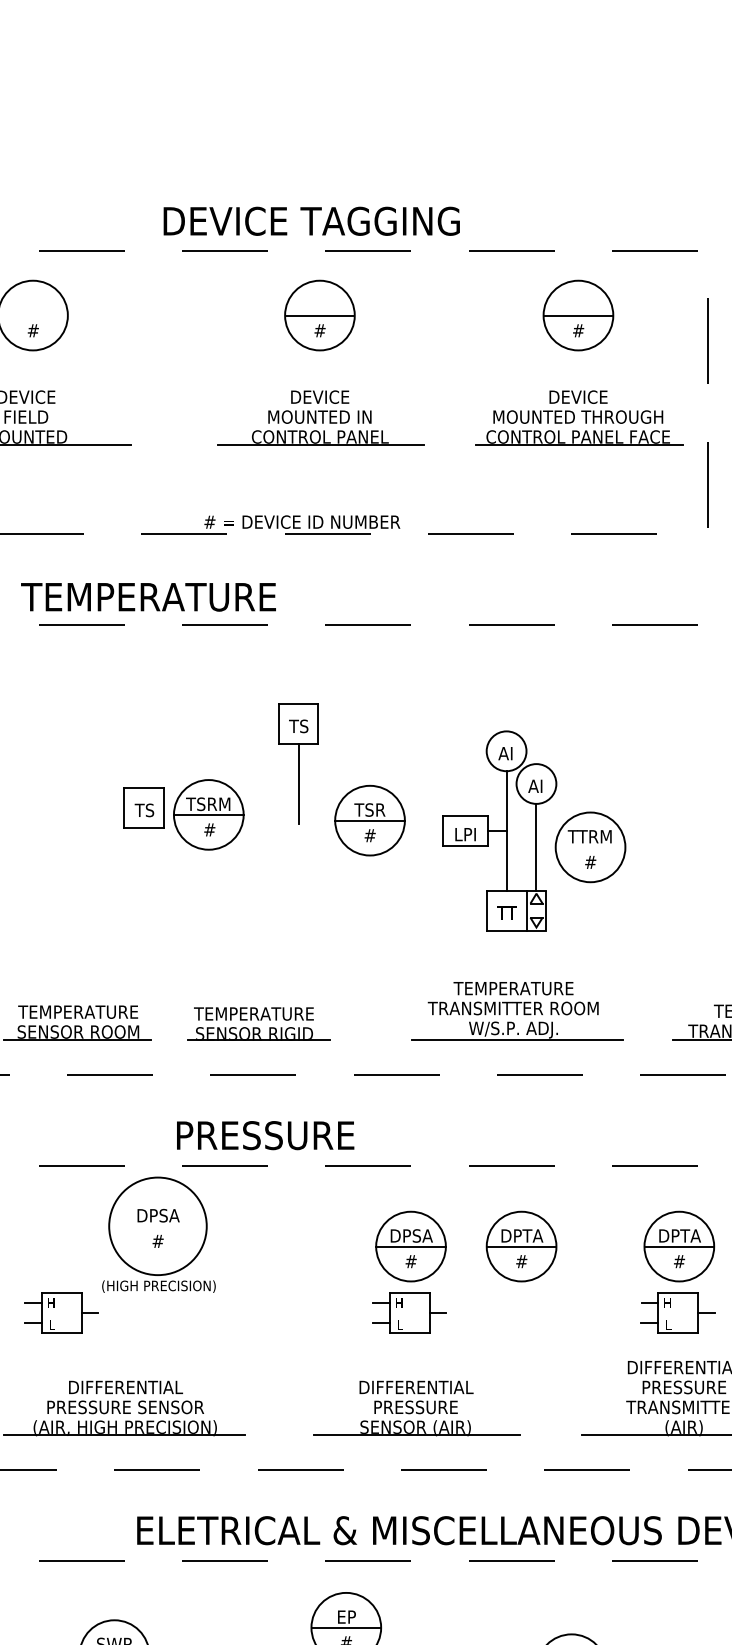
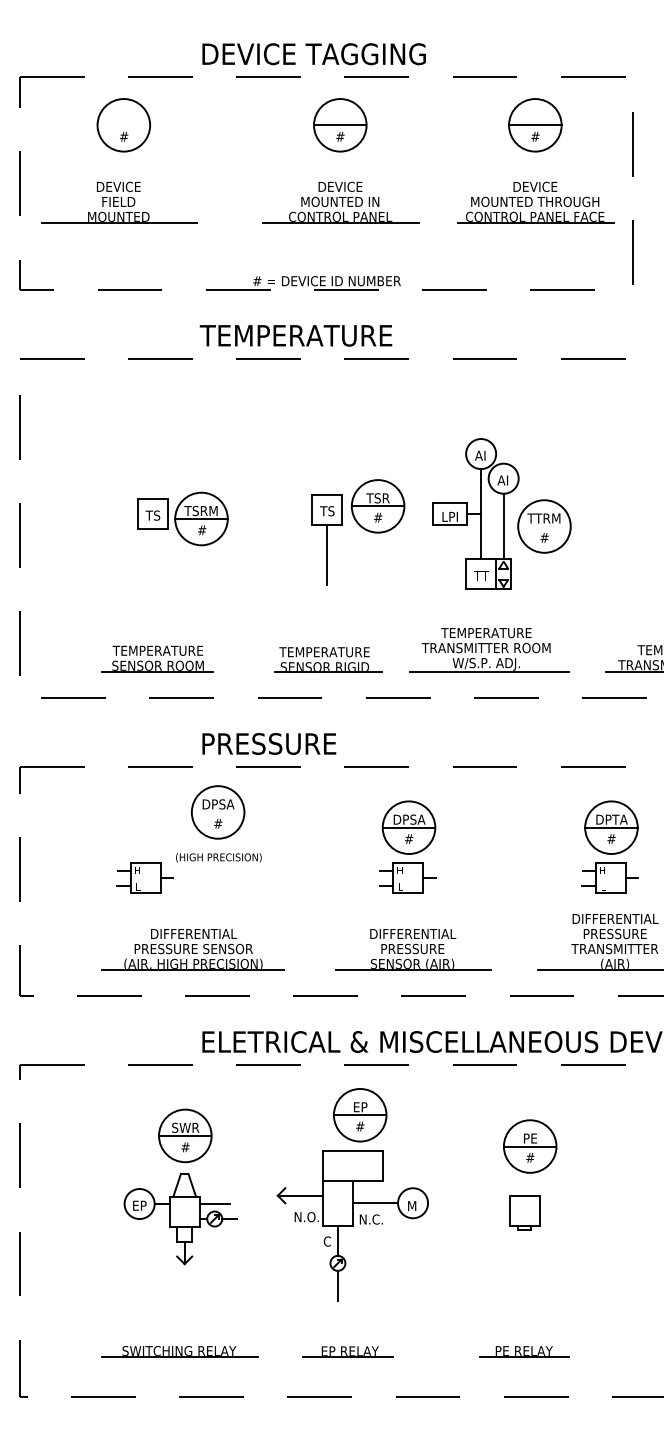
text: (310, 221) -> (313, 54), moved
text: (147, 596) -> (295, 335), moved
part: (297, 763) -> (326, 539), moved
part: (183, 814) -> (182, 518), moved
part: (259, 1023) -> (328, 659), moved
text: (265, 1134) -> (269, 743), moved
circle: (157, 1226) -> (217, 812), size x0.71
part: (521, 1246) -> (492, 827), removed

